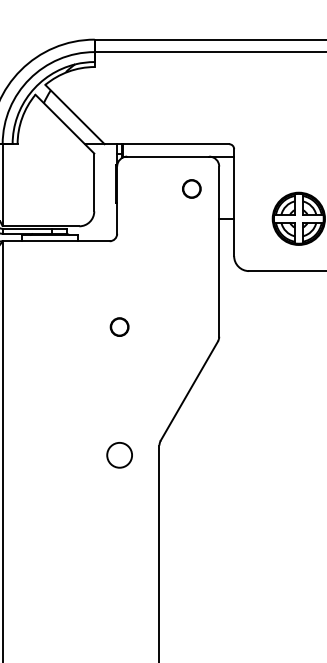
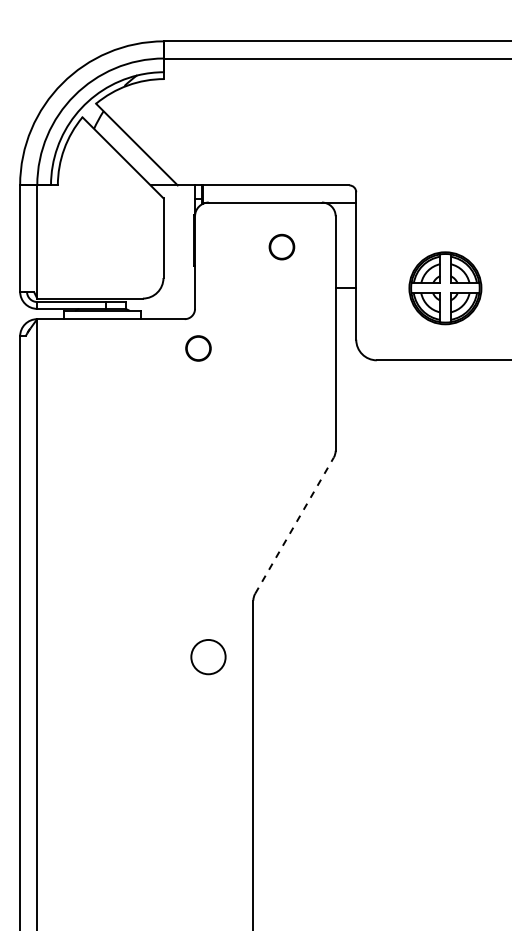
part: (191, 188) -> (281, 246), moved
circle: (119, 327) -> (198, 348), moved
line: (189, 390) -> (294, 525), solid -> dashed
circle: (119, 455) -> (208, 657), moved

